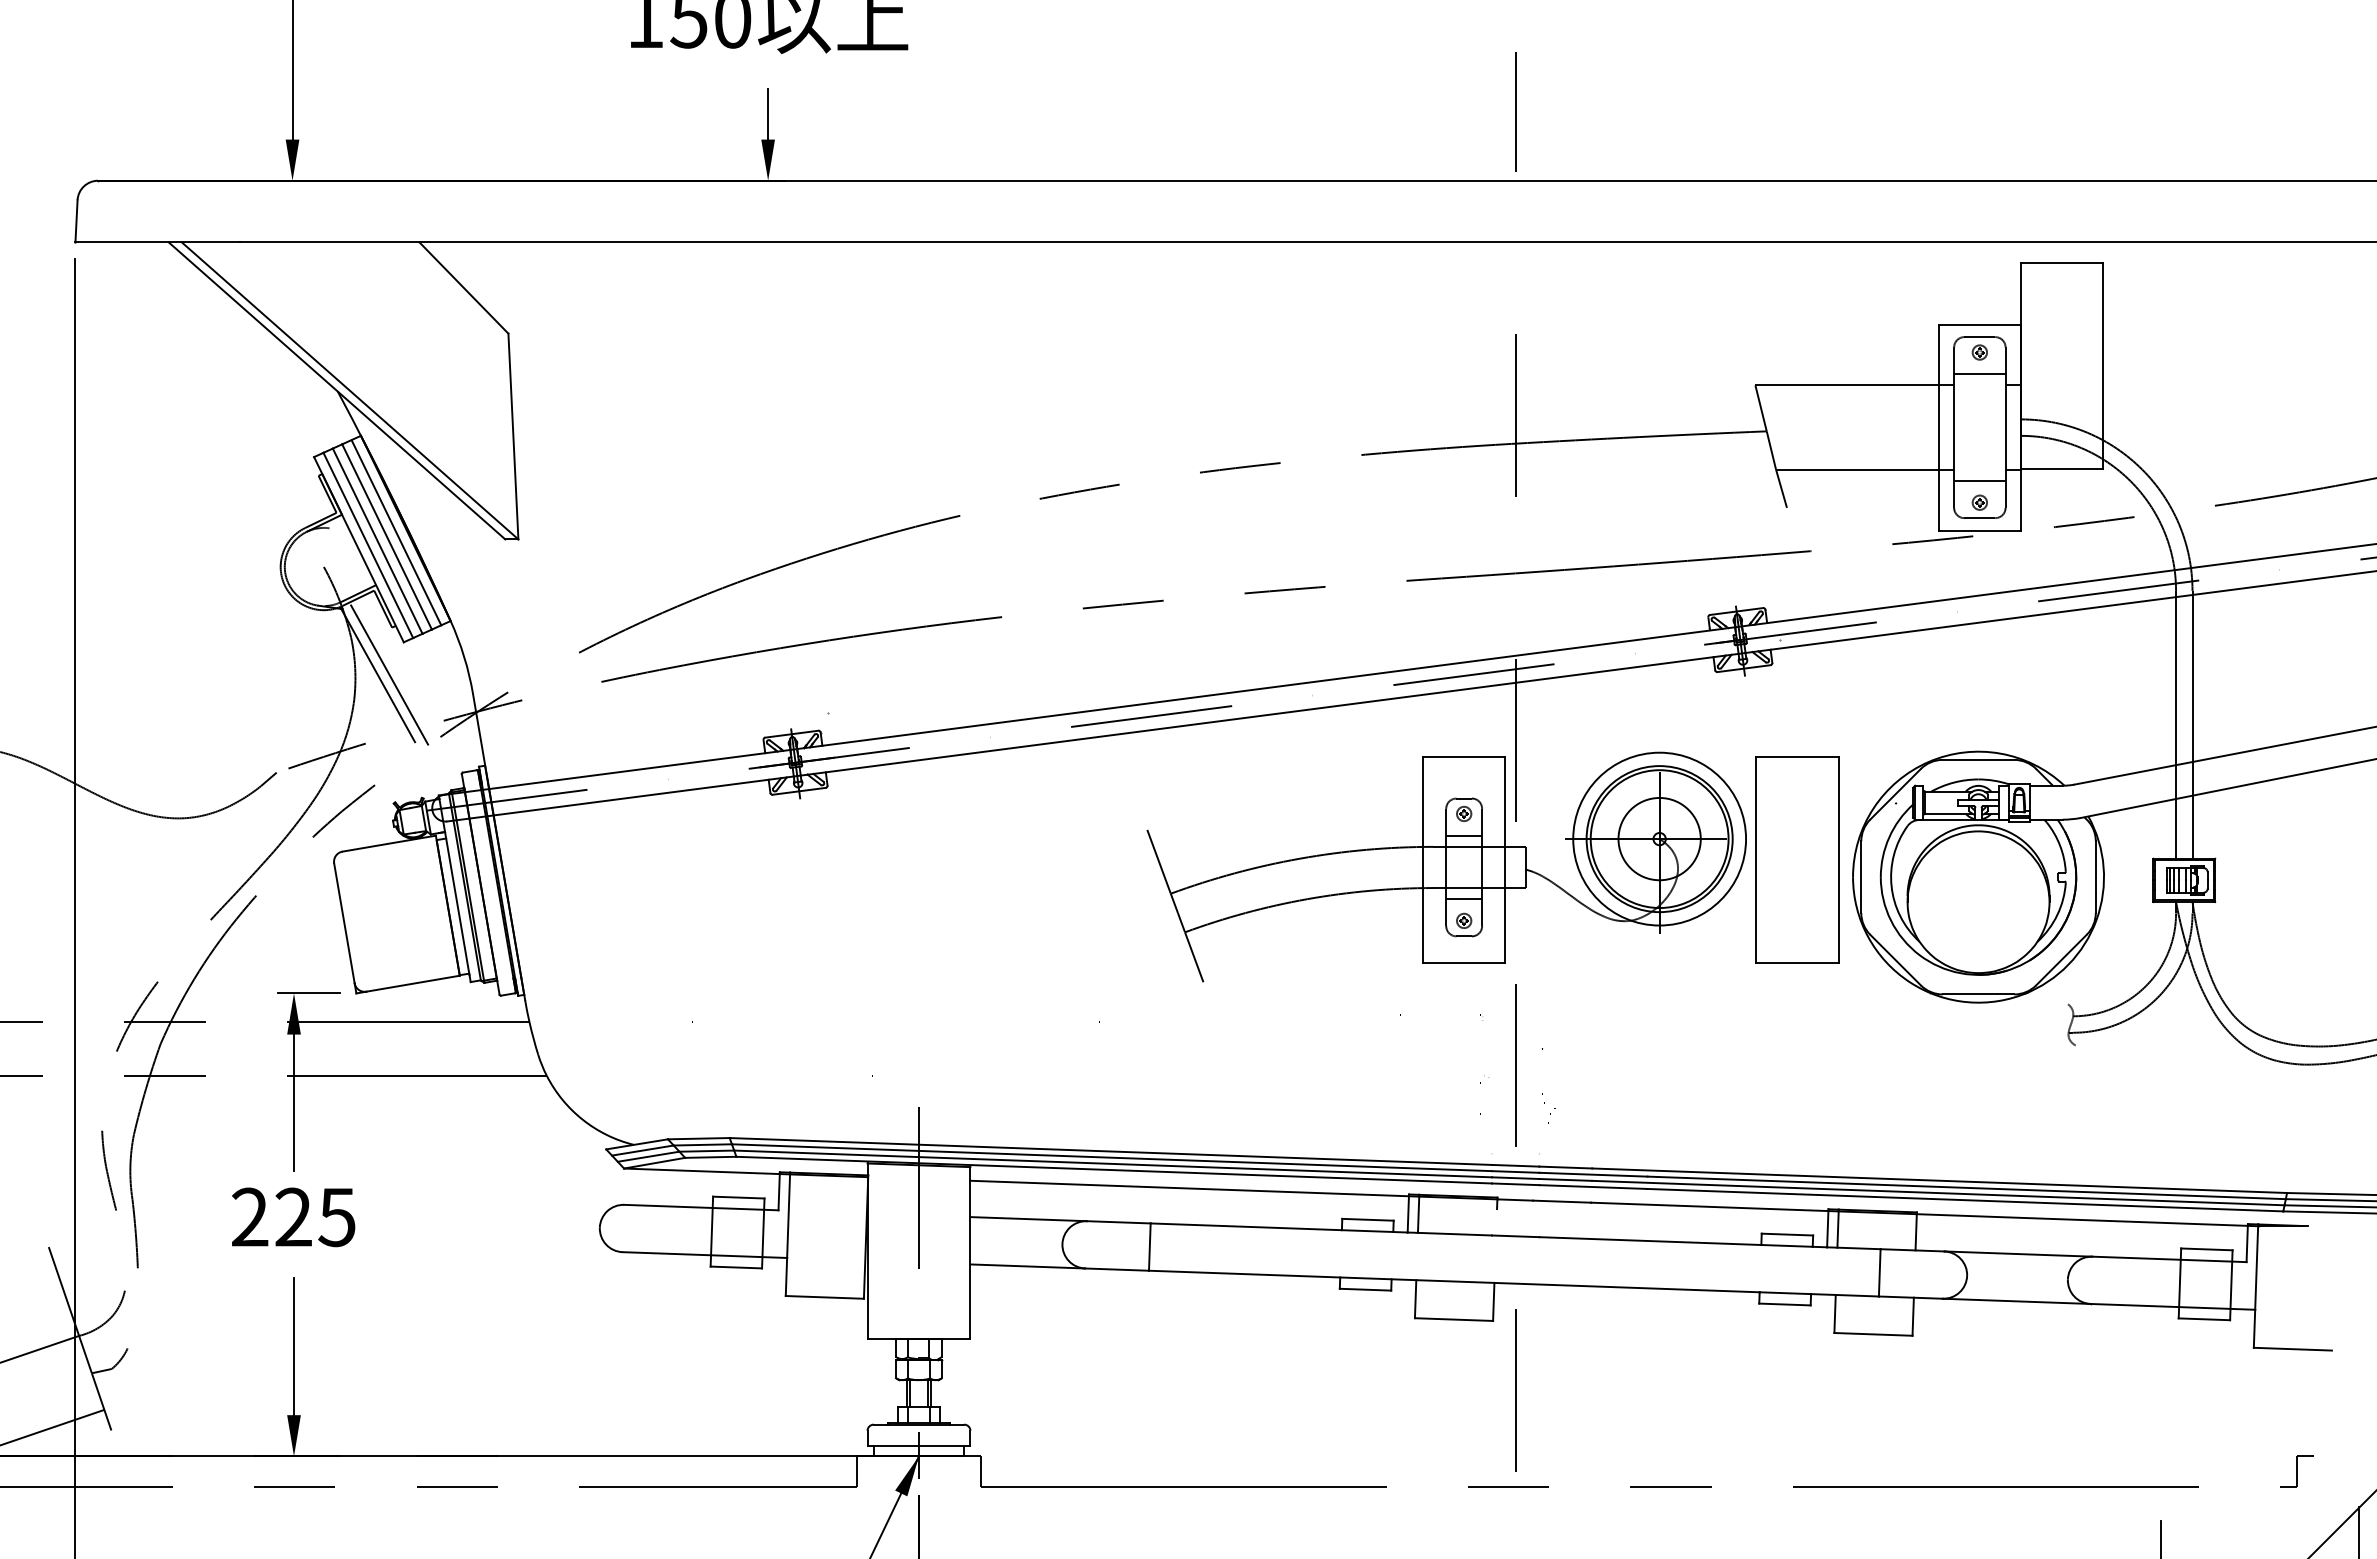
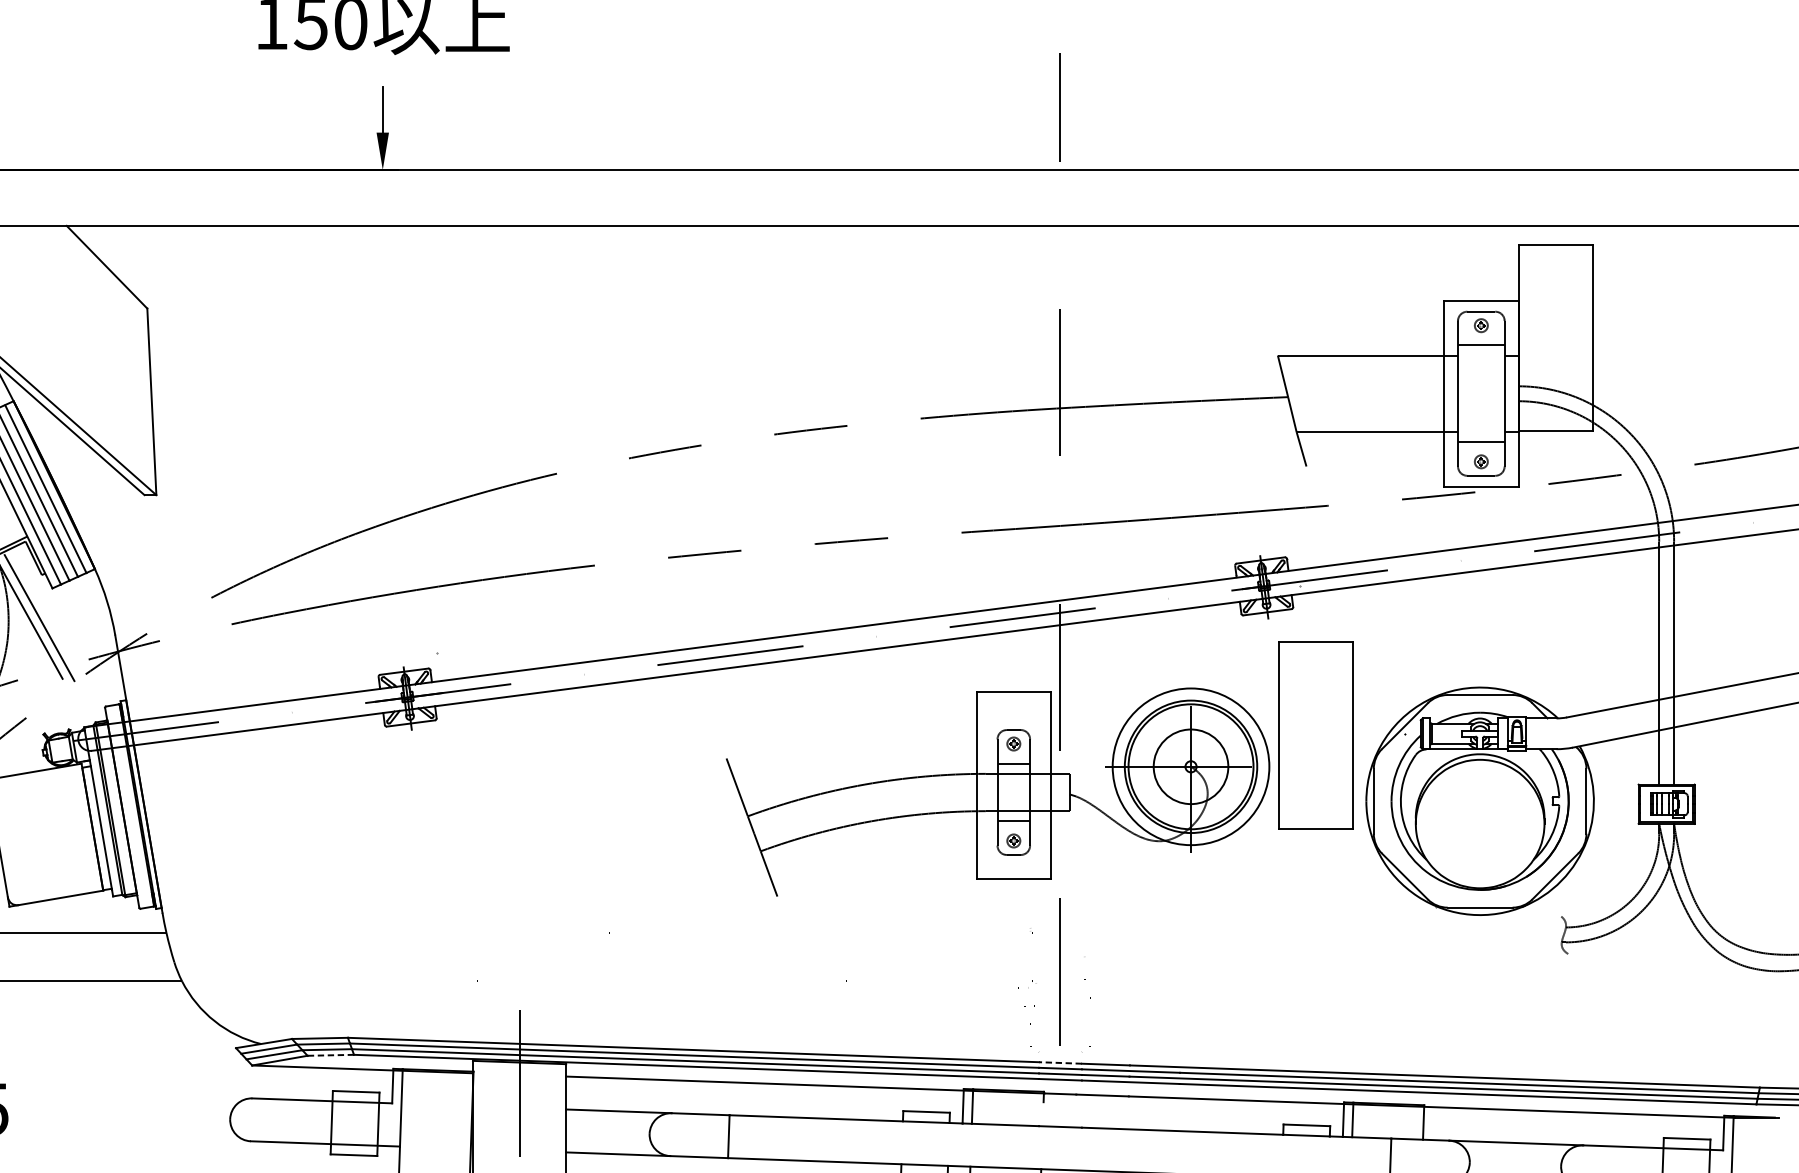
part: (1797, 859) -> (1316, 735), moved
line: (710, 1157) -> (330, 1055), solid -> dashed
line: (1515, 1165) -> (1060, 1062), solid -> dashed

